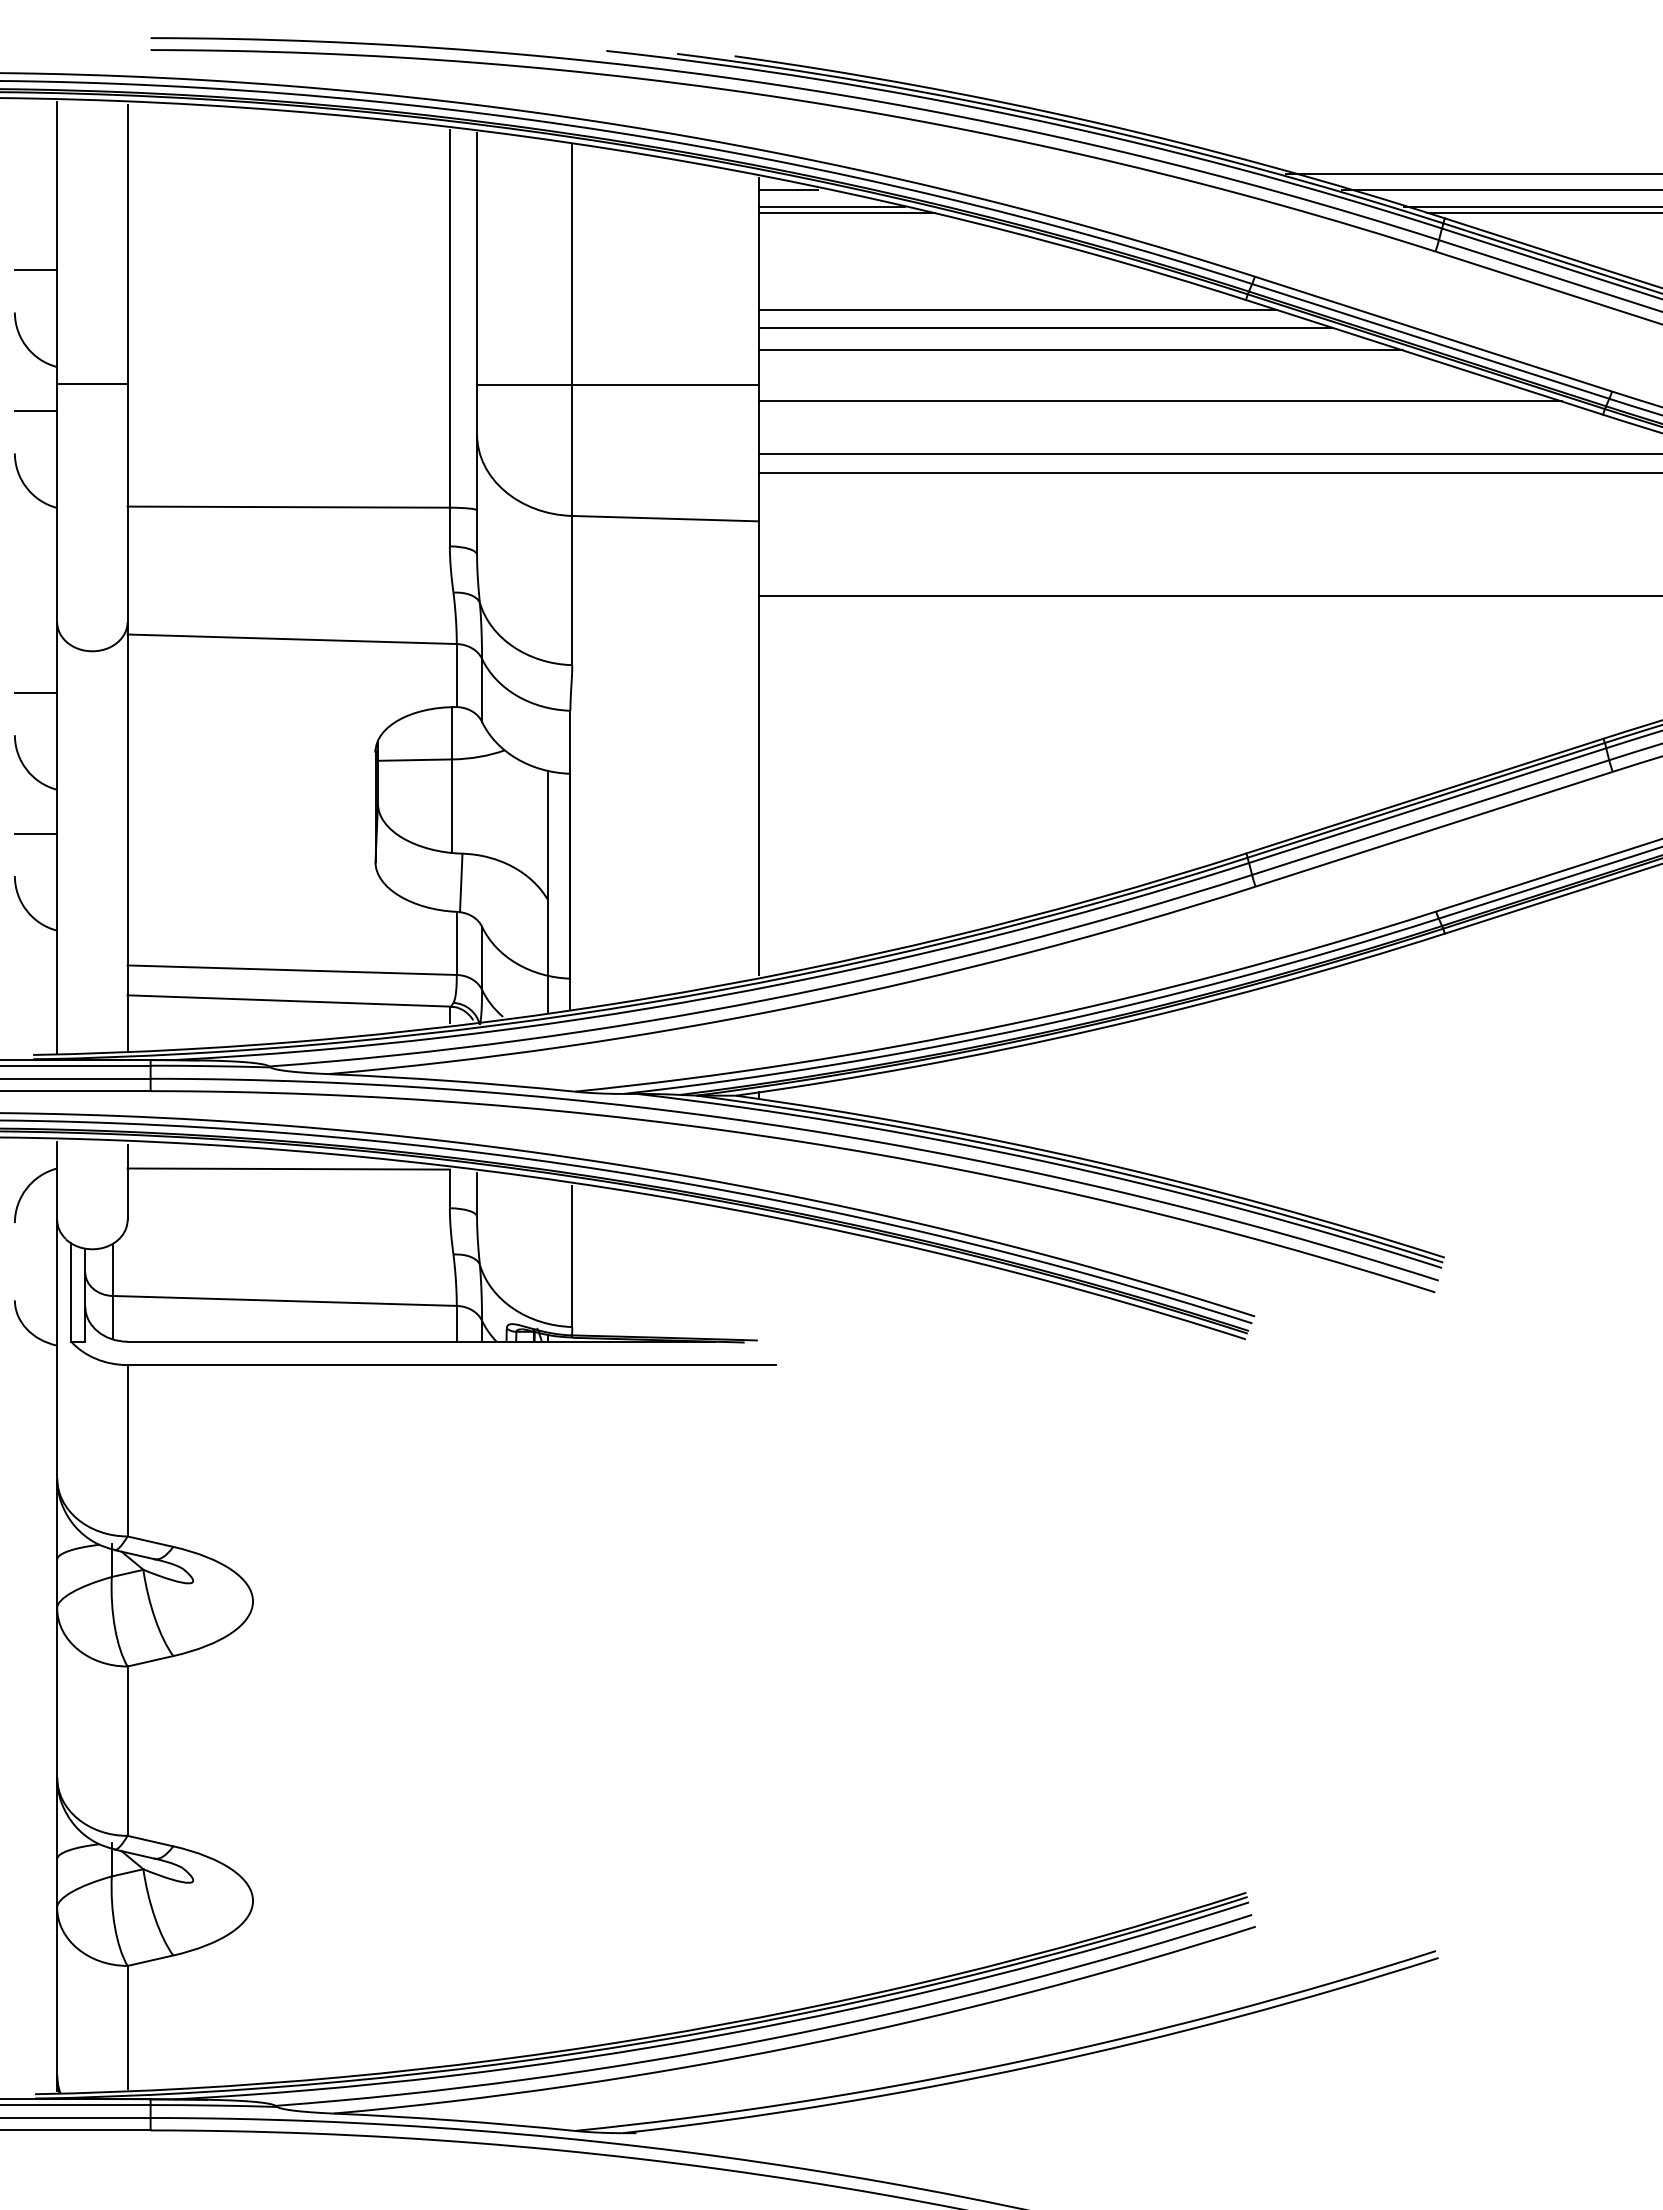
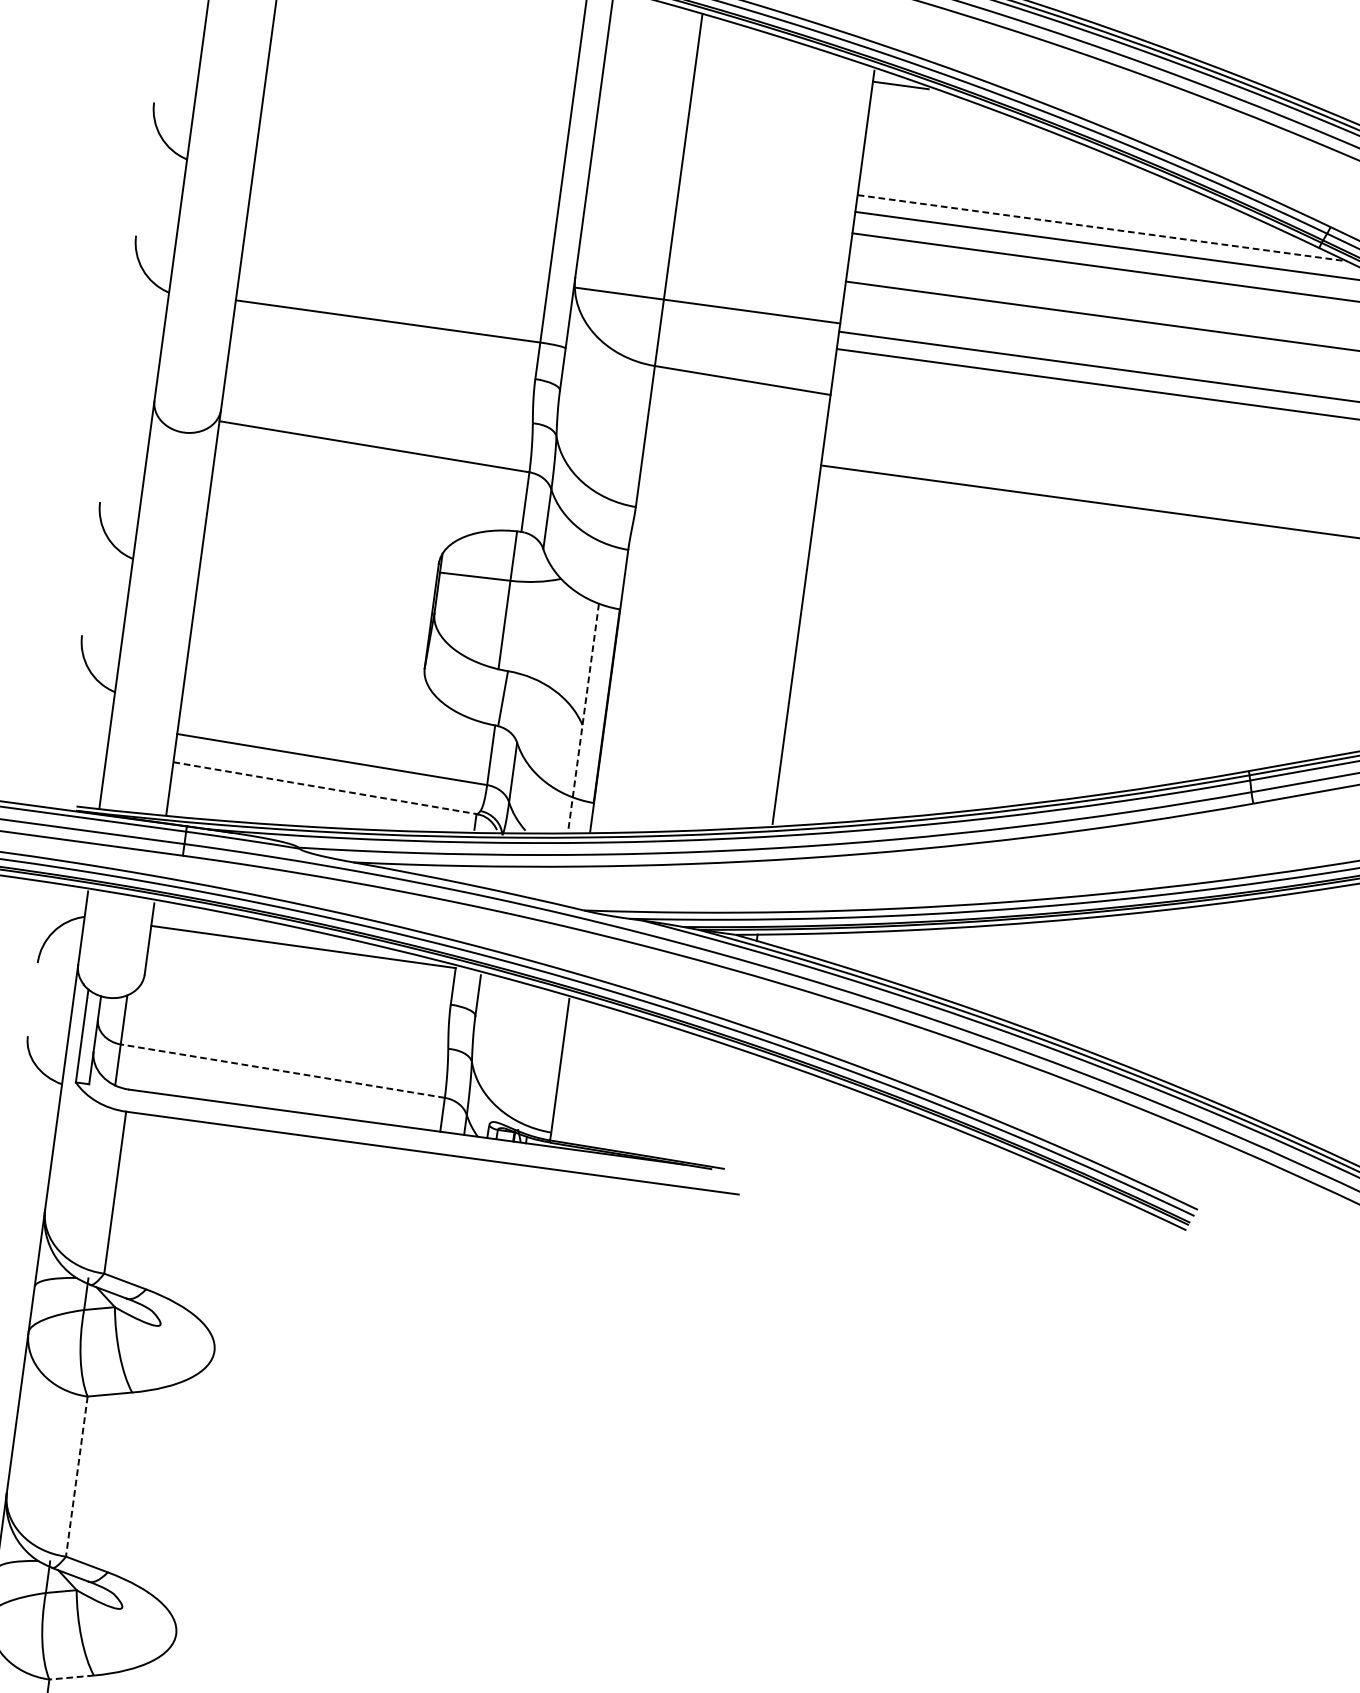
line: (831, 207) -> (939, 107), removed
line: (846, 213) -> (952, 115), removed
line: (35, 270) -> (178, 65), removed
line: (1017, 309) -> (1102, 227), solid -> dashed
line: (92, 384) -> (218, 180), removed
line: (617, 384) -> (706, 305), moved
line: (35, 411) -> (160, 198), removed
line: (35, 692) -> (125, 464), removed
line: (35, 833) -> (107, 597), removed
line: (547, 891) -> (583, 717), solid -> dashed
line: (289, 1000) -> (325, 787), solid -> dashed
line: (284, 1300) -> (282, 1070), solid -> dashed
line: (127, 1751) -> (76, 1476), solid -> dashed
line: (149, 1960) -> (70, 1677), solid -> dashed

